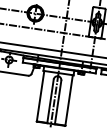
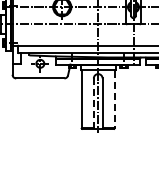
line: (68, 100) -> (114, 99), solid -> dashed
line: (50, 102) -> (93, 104), solid -> dashed

